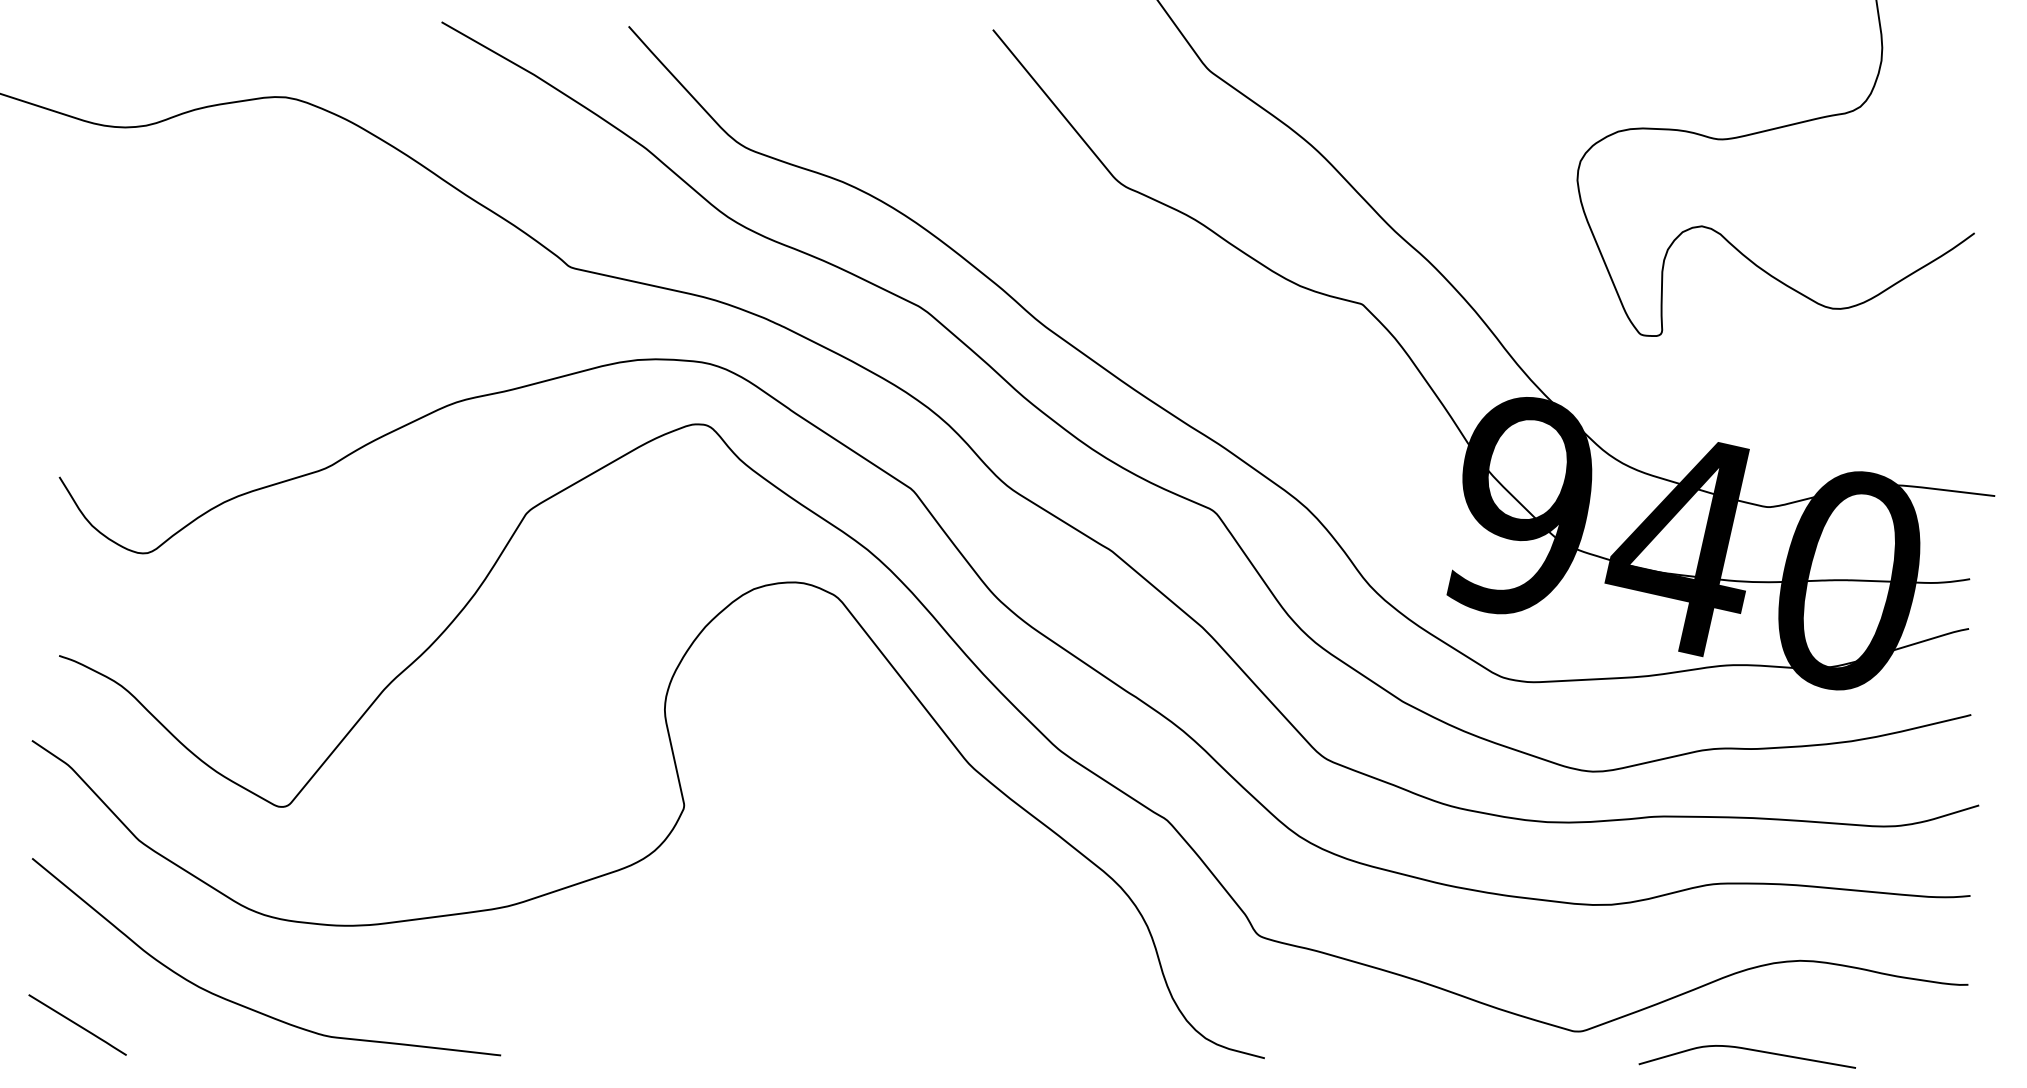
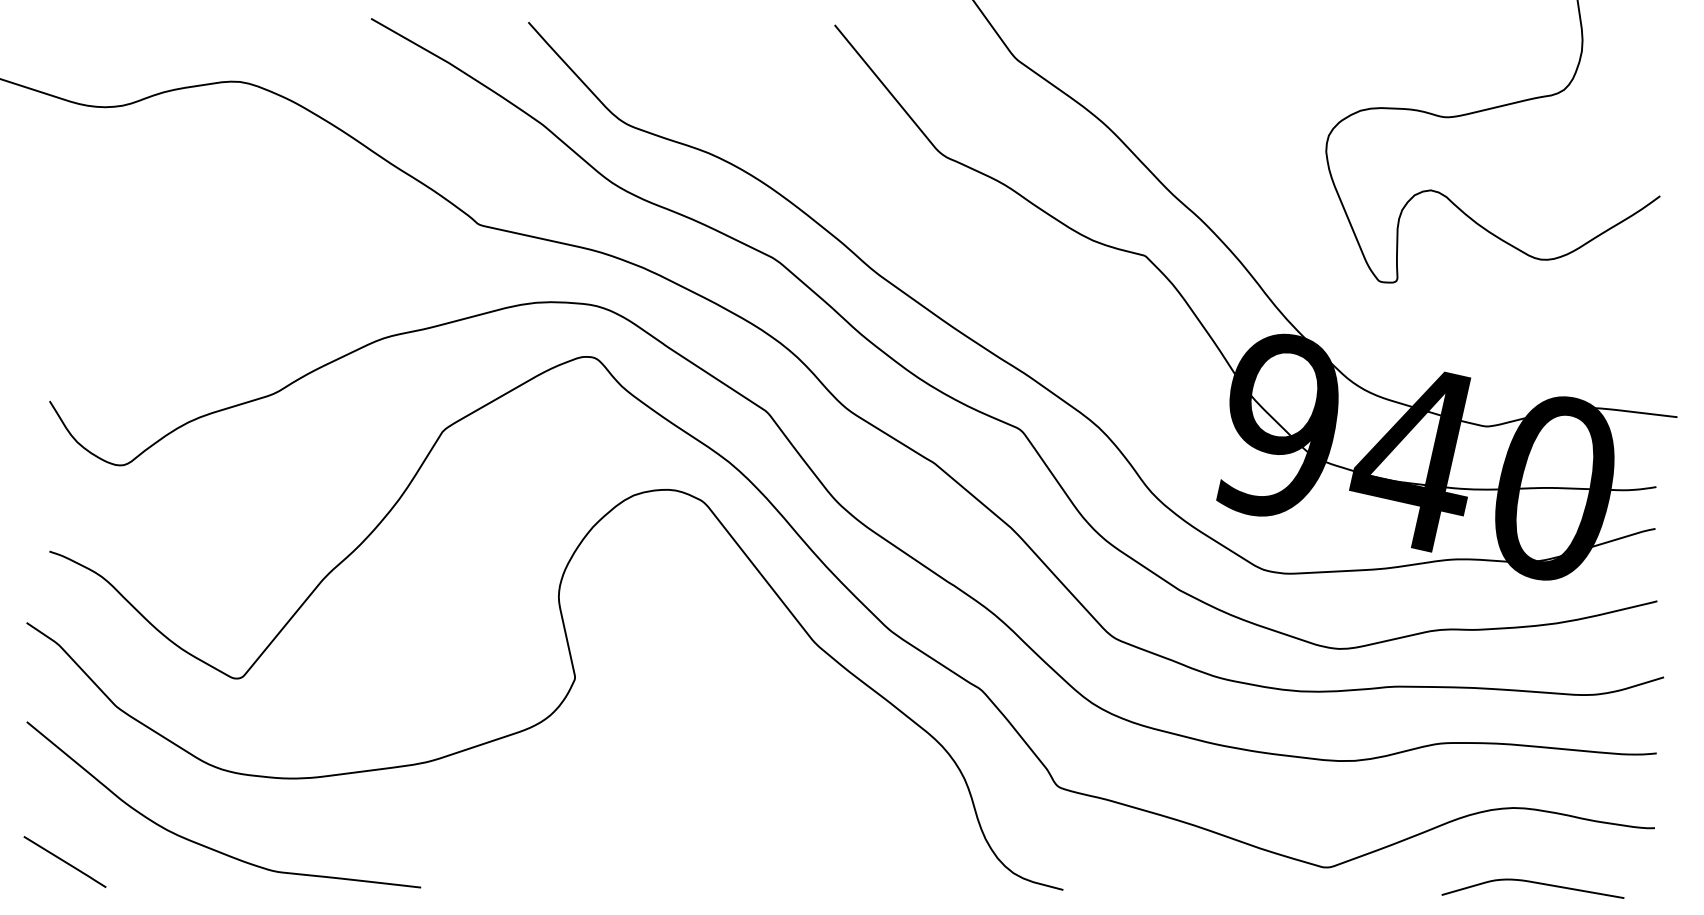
curve: (1748, 1050) -> (1533, 883), moved

